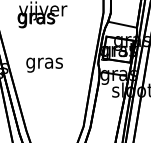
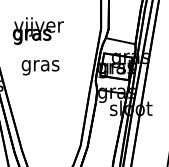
text: (44, 64) -> (40, 67), moved

